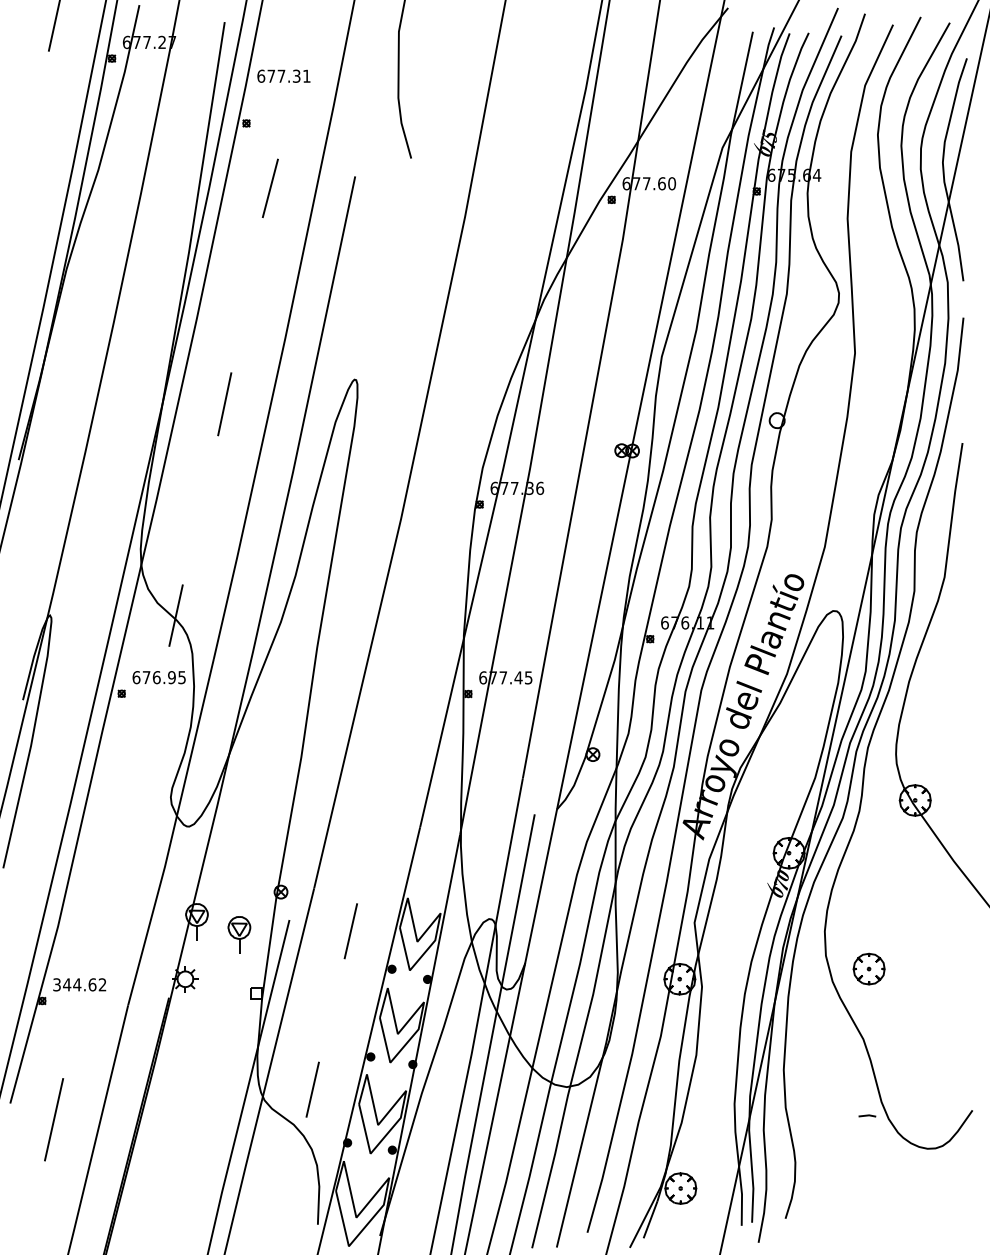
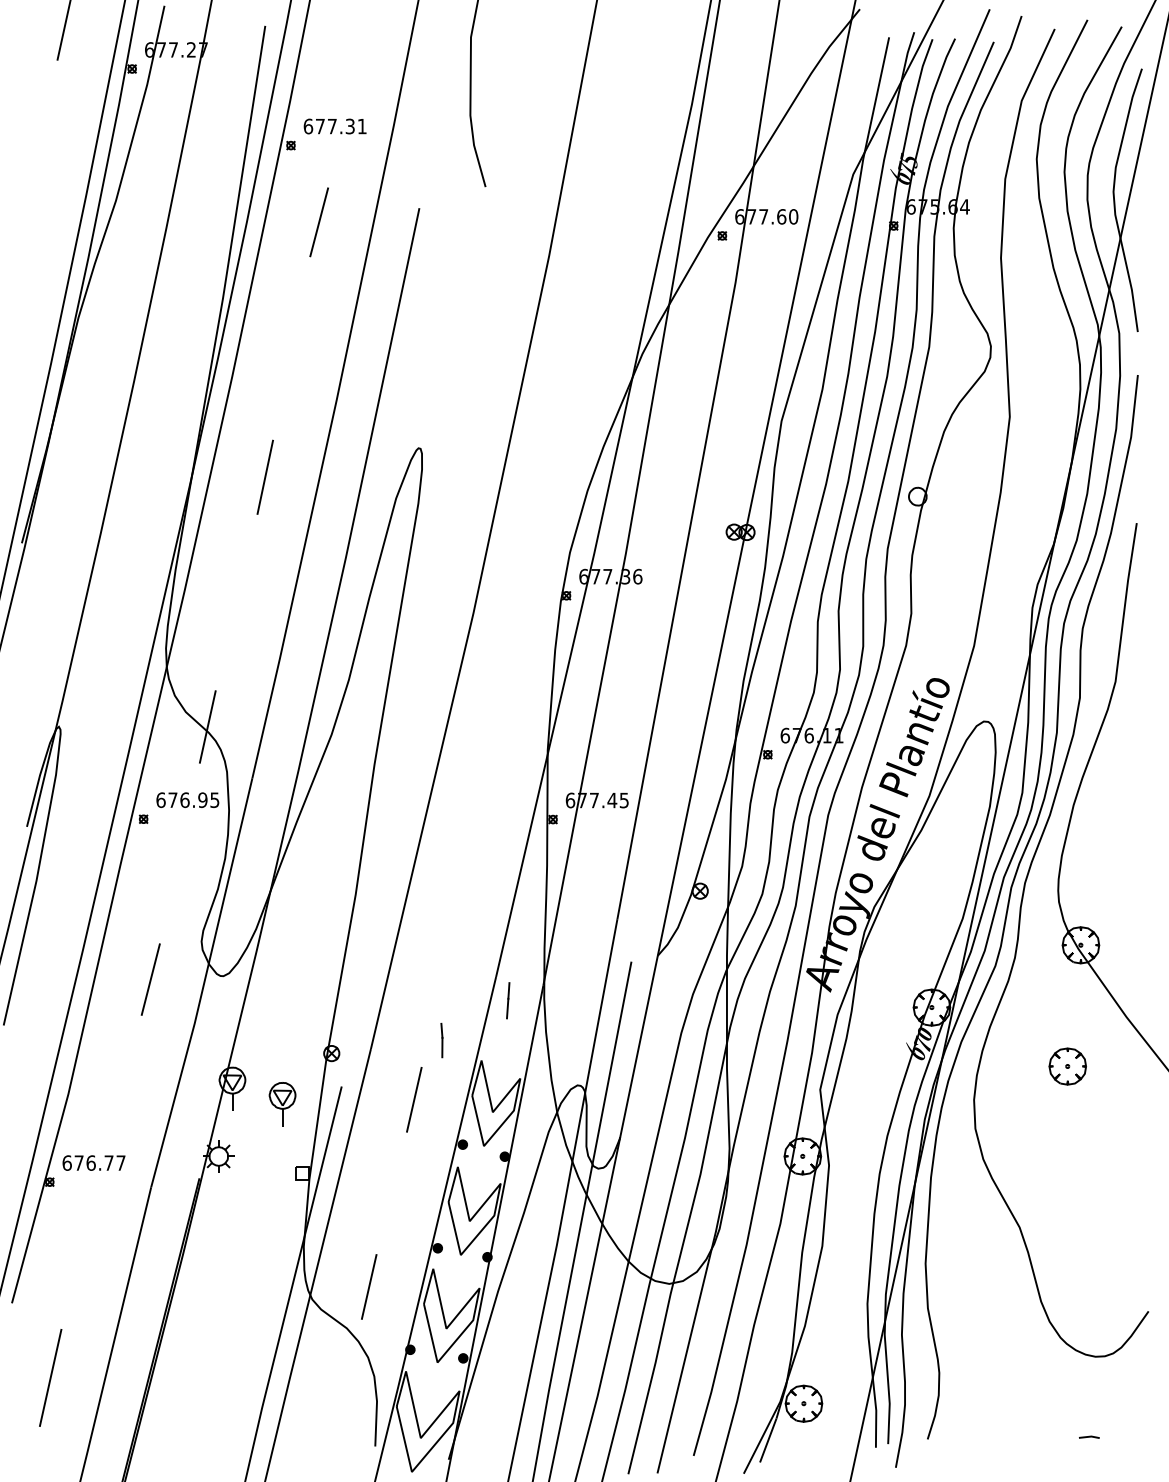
text: (283, 75) -> (334, 125), moved
line: (127, 829) -> (150, 979), added
line: (430, 847) -> (508, 1000), added
line: (373, 881) -> (440, 1041), added
part: (868, 968) -> (1067, 1065), moved
text: (79, 984) -> (93, 1162), 344.62 -> 676.77
line: (867, 1115) -> (1089, 1436), moved
line: (54, 1119) -> (51, 1377), moved

